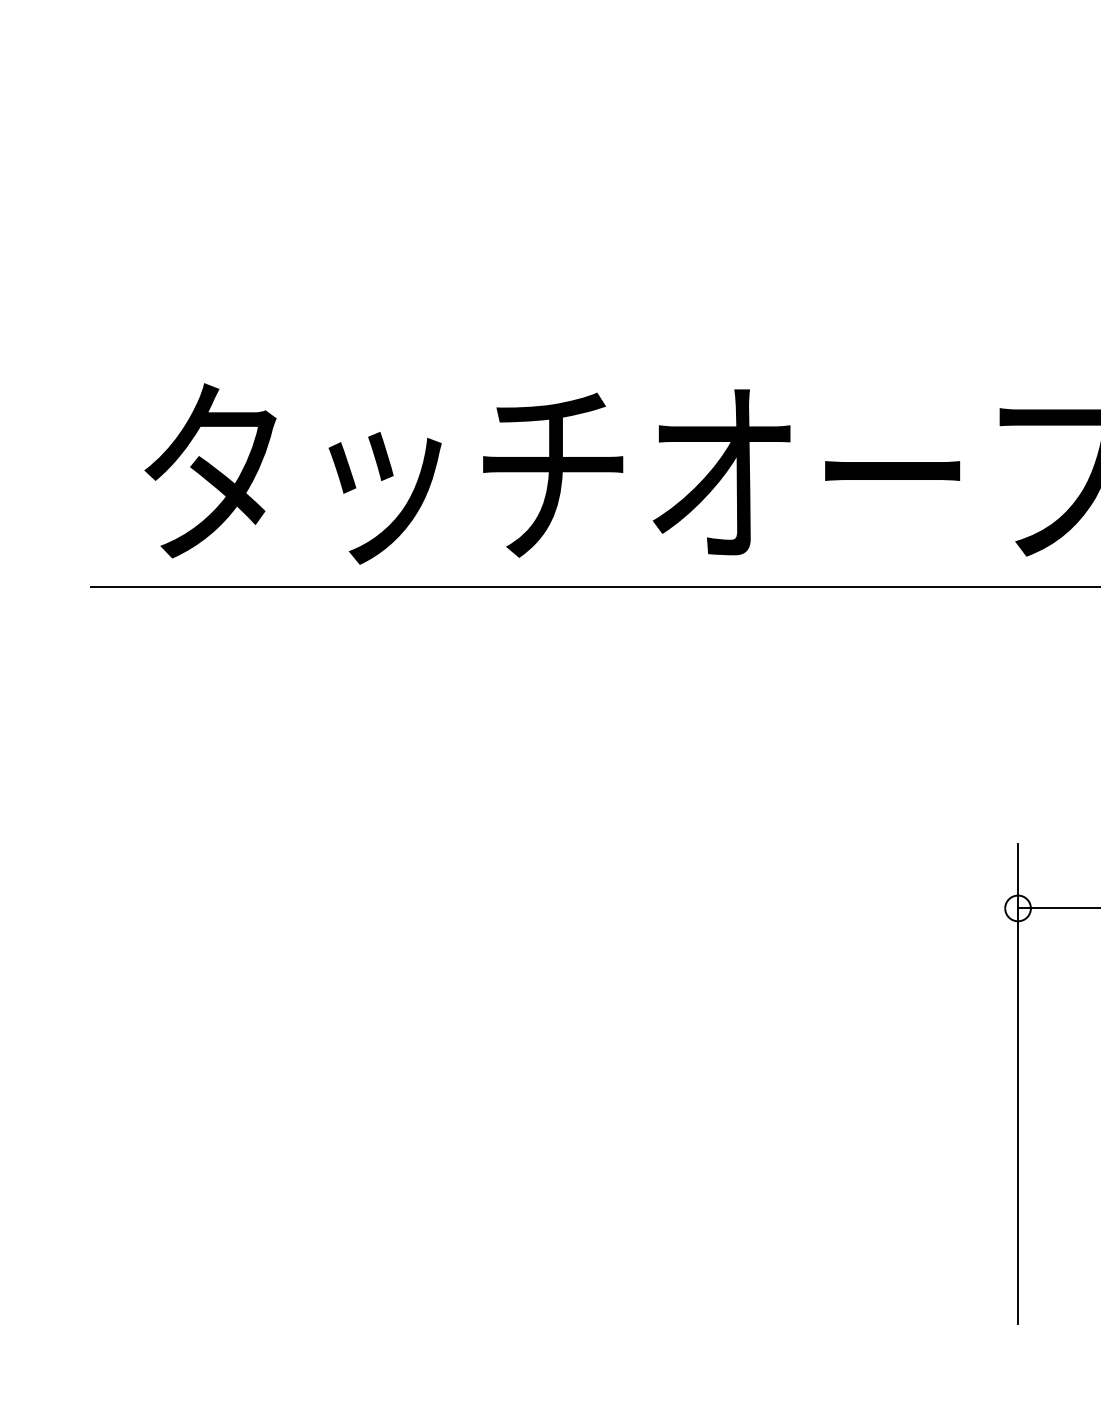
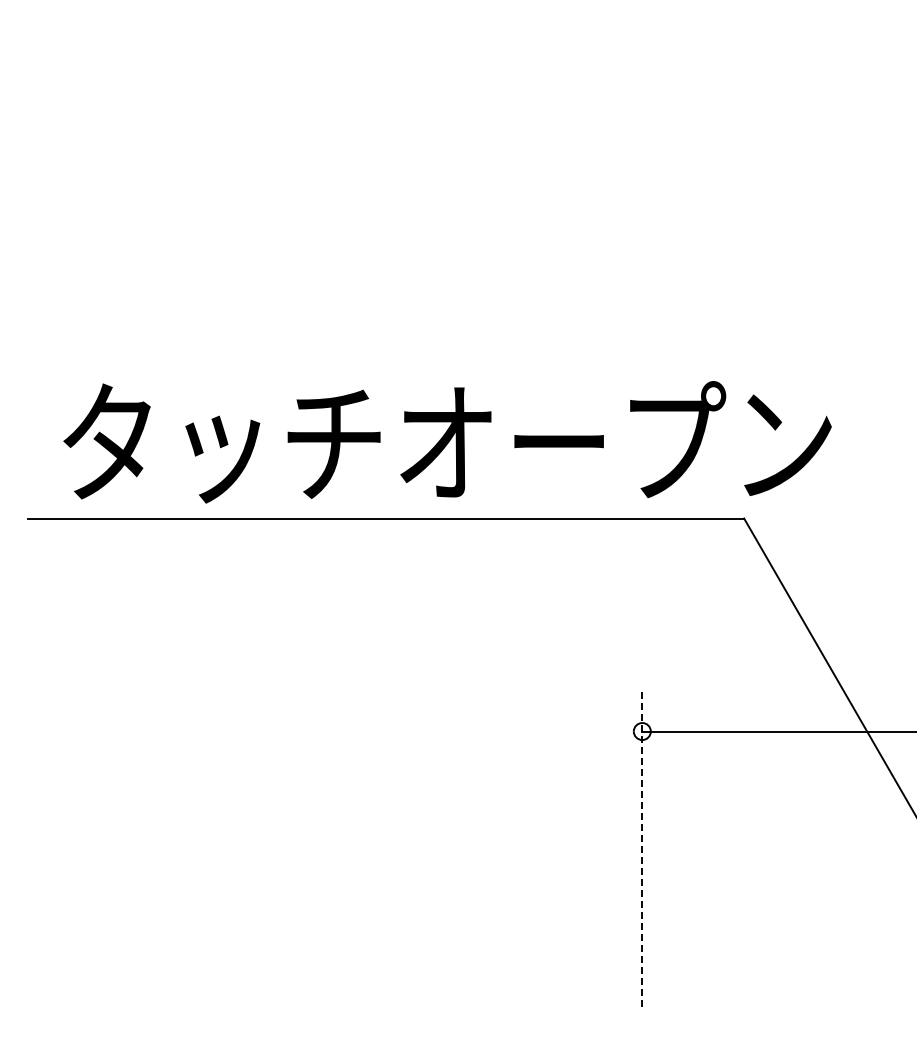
line: (1018, 1083) -> (642, 847), solid -> dashed

